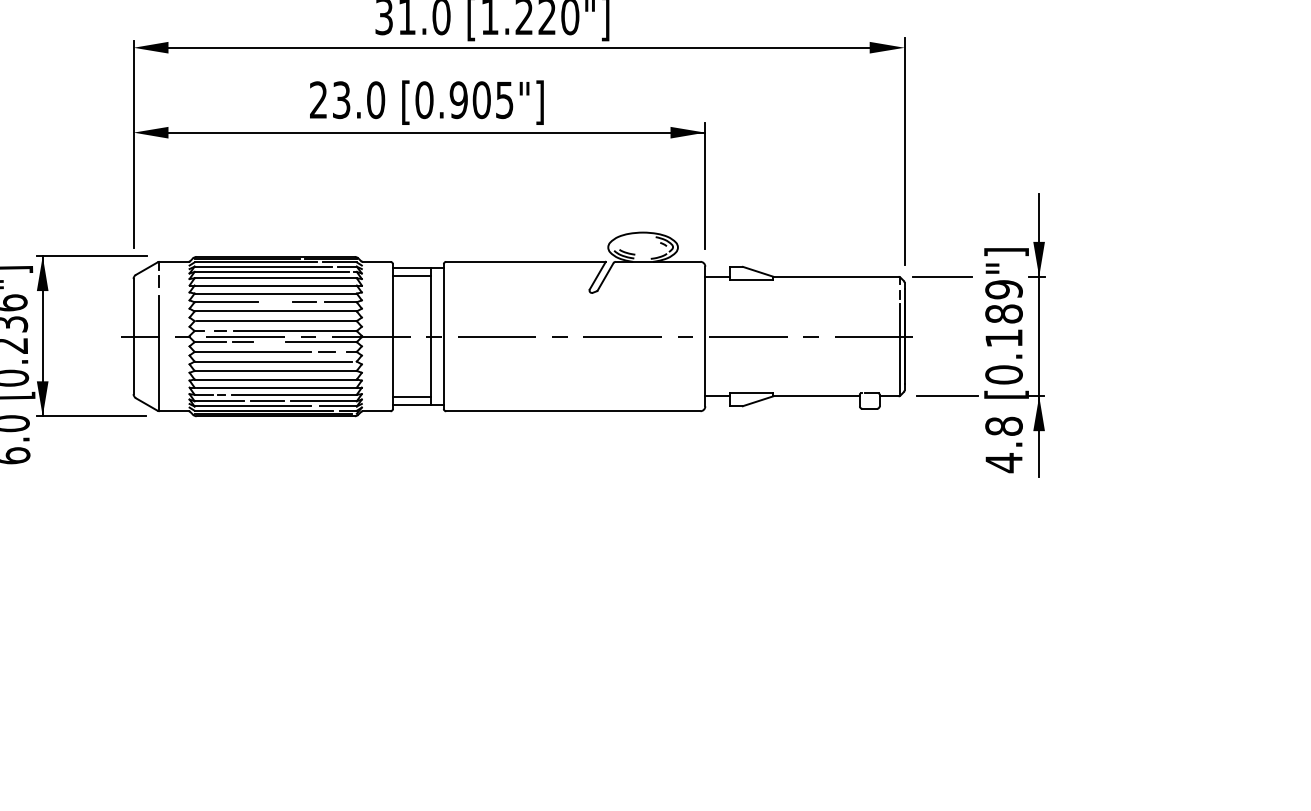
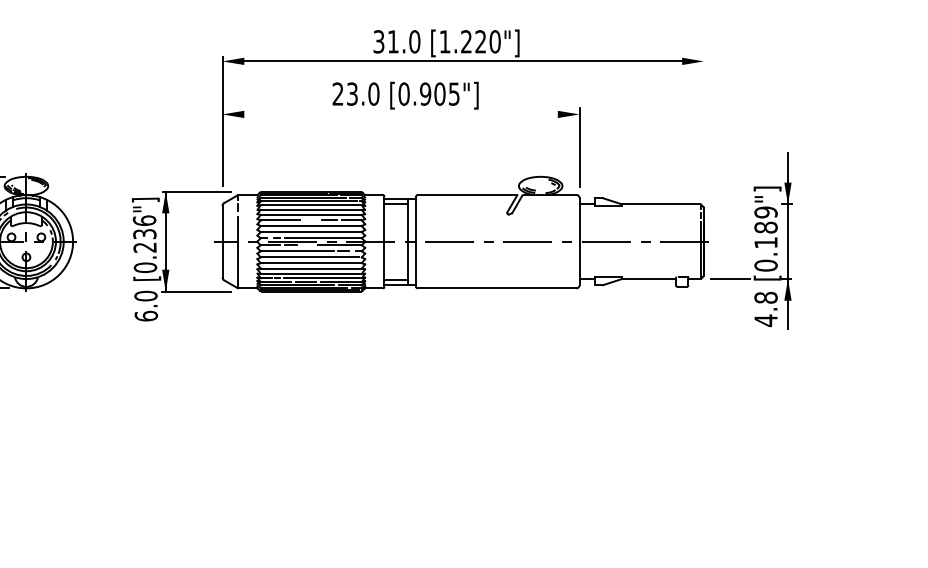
line: (436, 132) -> (411, 114), removed
line: (903, 151) -> (703, 126), removed
line: (942, 276) -> (727, 204), removed

